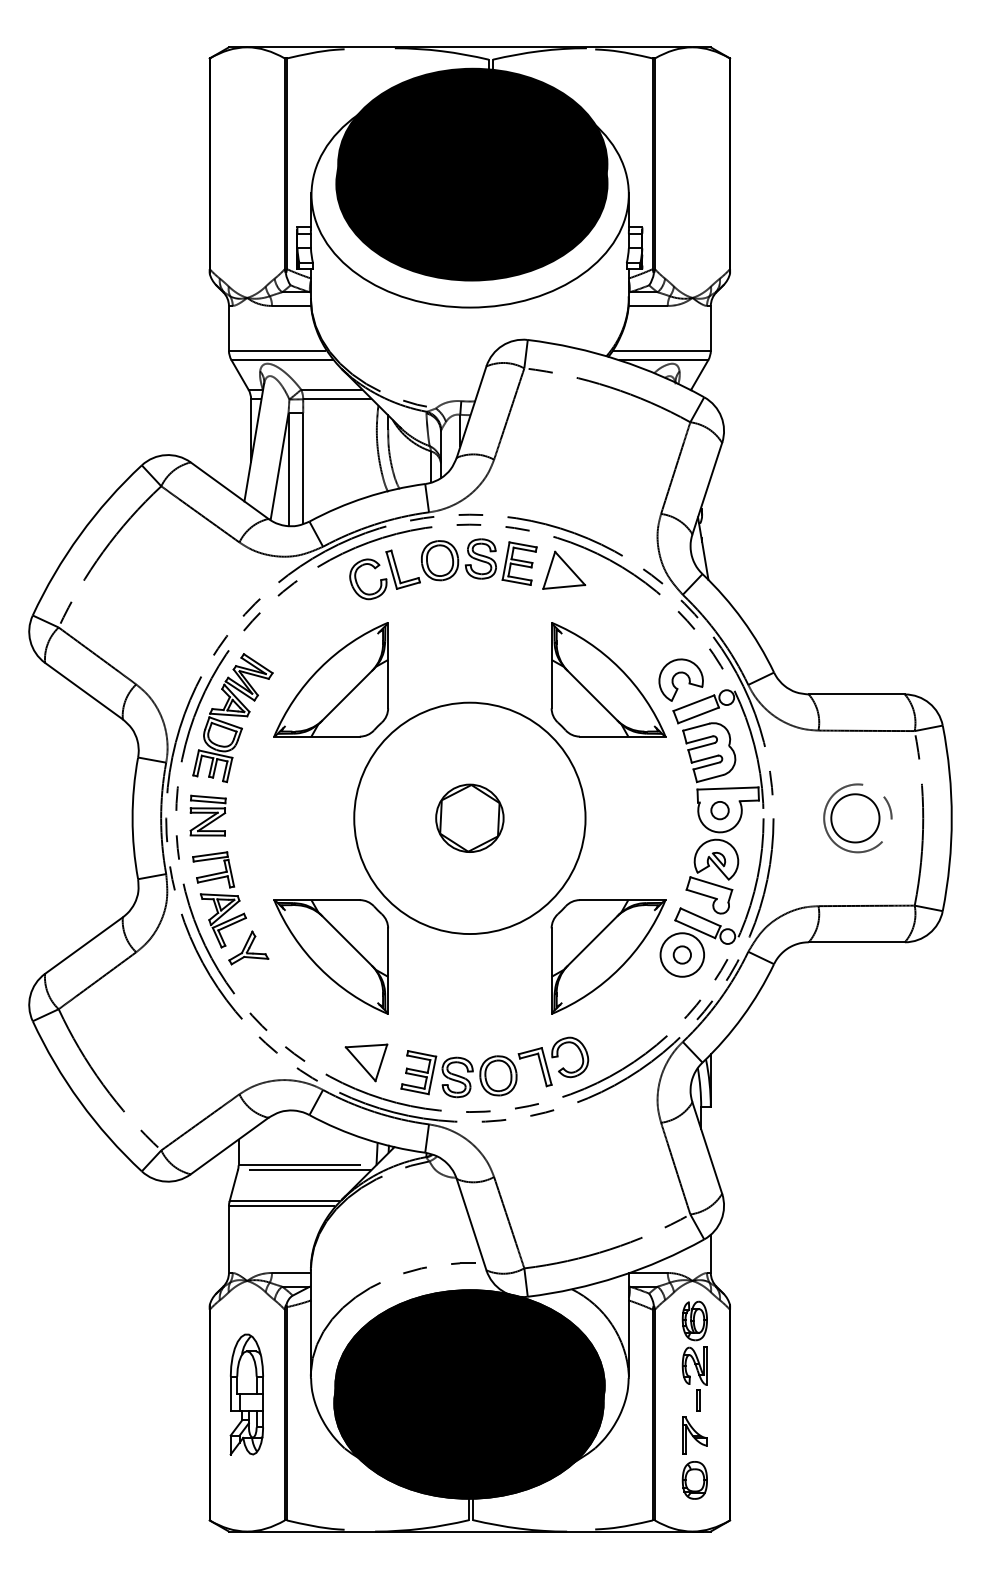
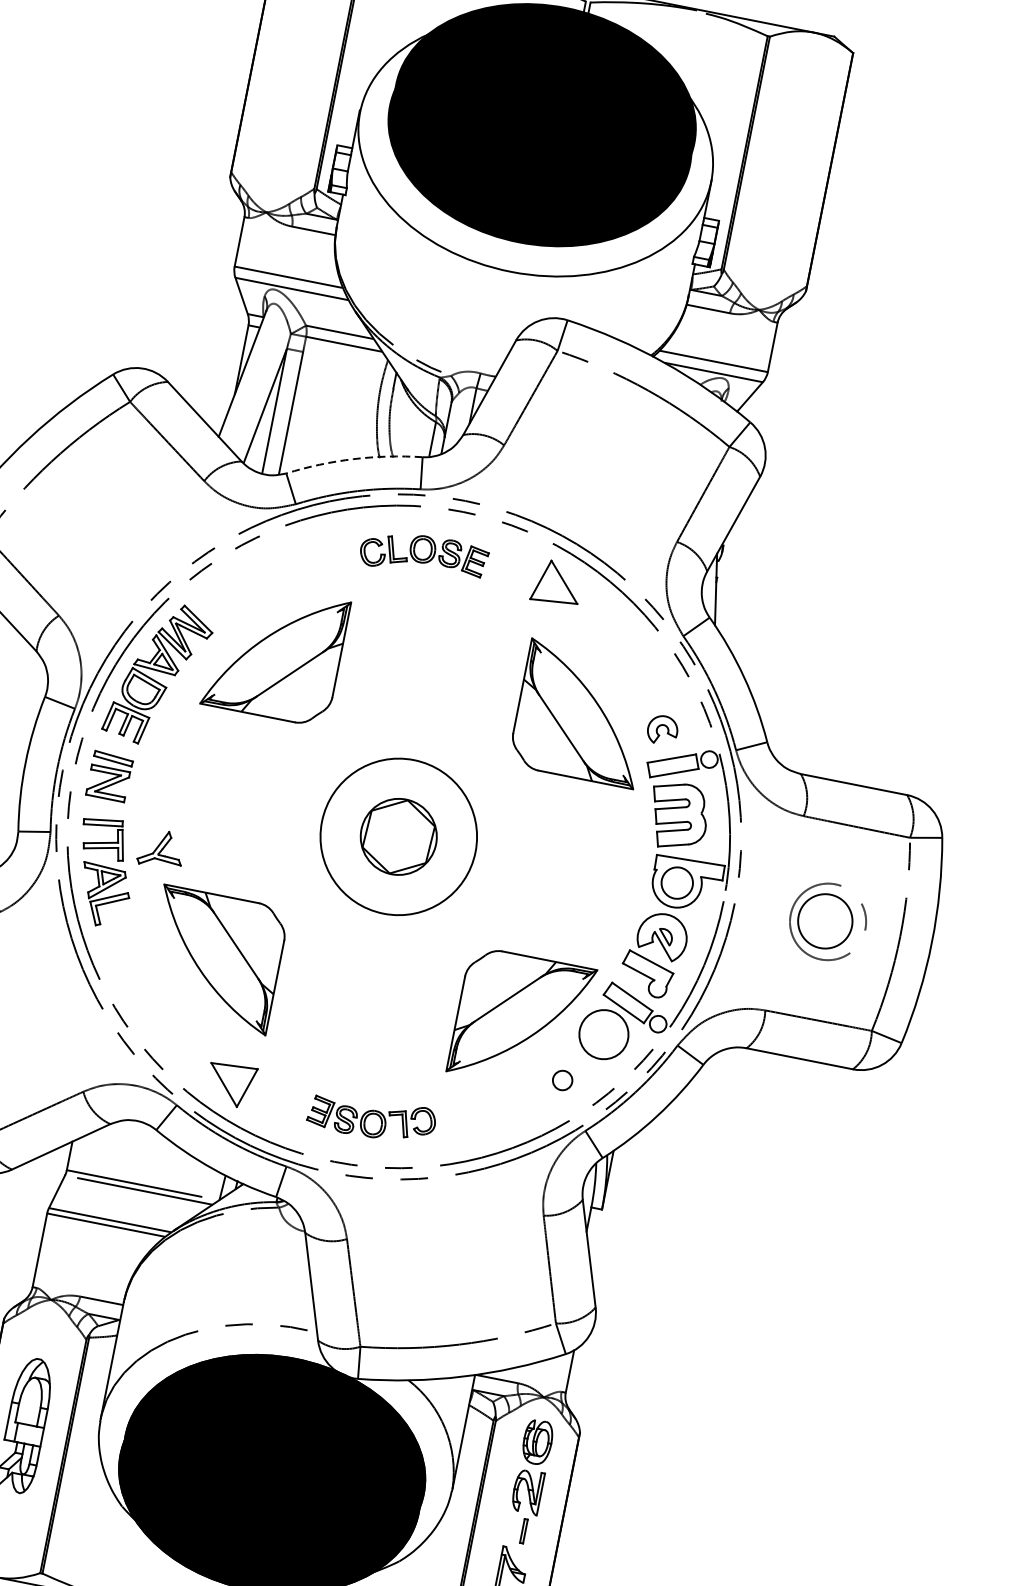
arc: (365, 497) -> (353, 459), solid -> dashed
part: (443, 569) -> (424, 555), size x0.6
part: (680, 679) -> (662, 729), size x0.6
circle: (719, 810) -> (676, 882), size x1.6
circle: (469, 818) -> (398, 836), size x0.6
part: (248, 947) -> (161, 848), moved
circle: (681, 954) -> (561, 1079), moved
part: (494, 1067) -> (371, 1117), size x0.6

